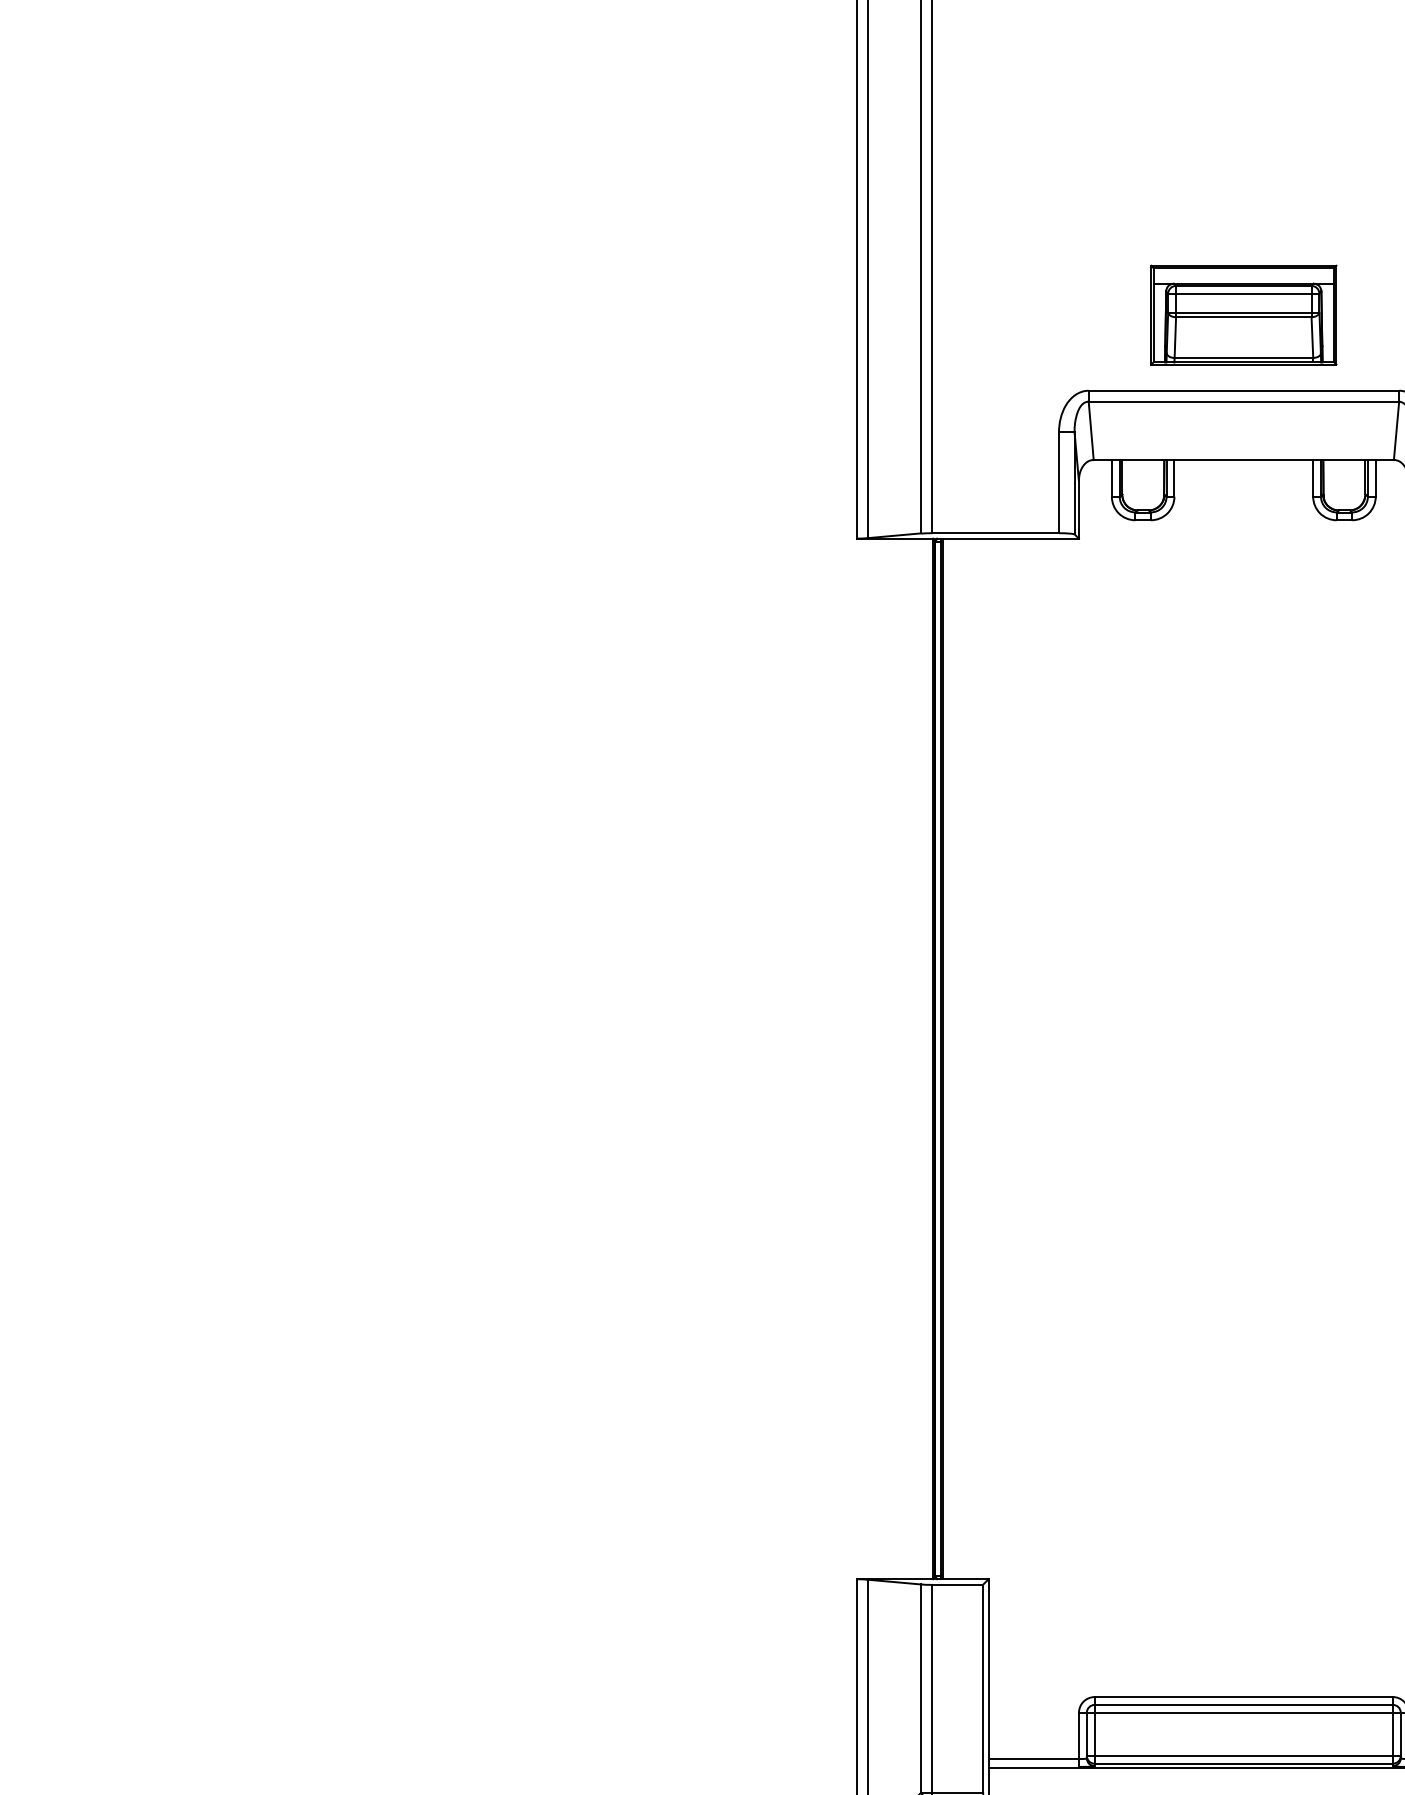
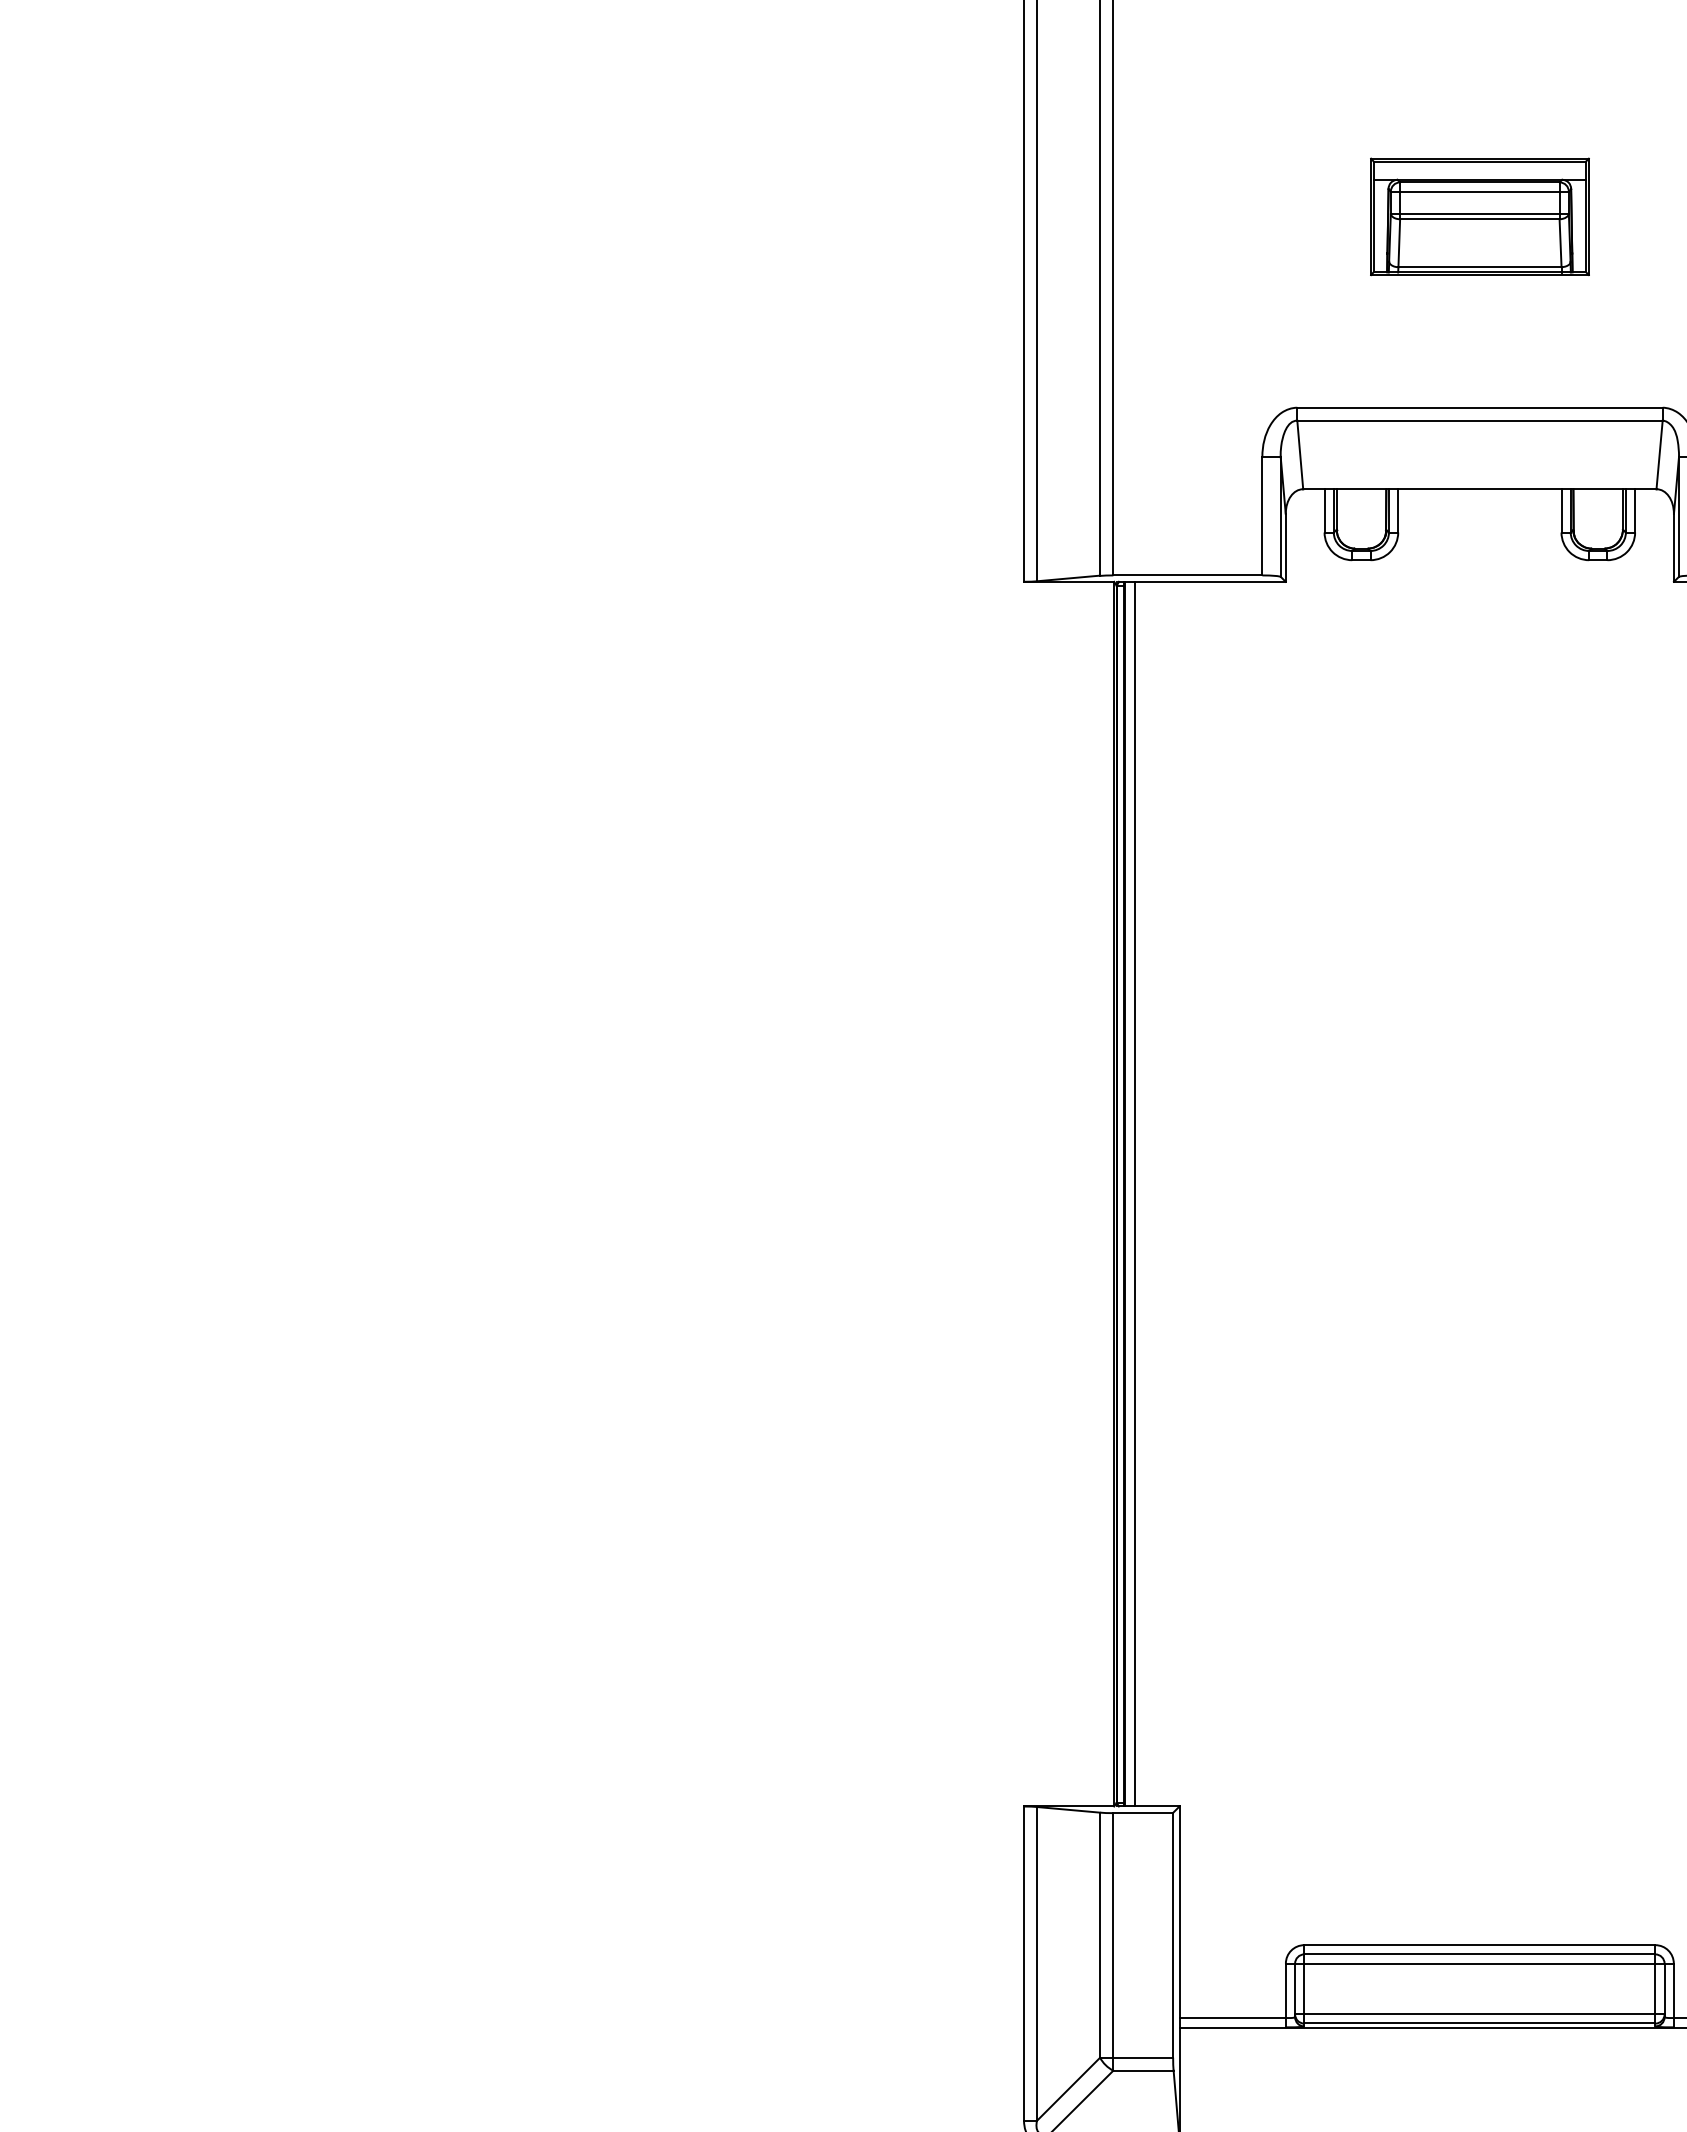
part: (1243, 314) -> (1479, 216), moved
line: (950, 1058) -> (1134, 1193), added

